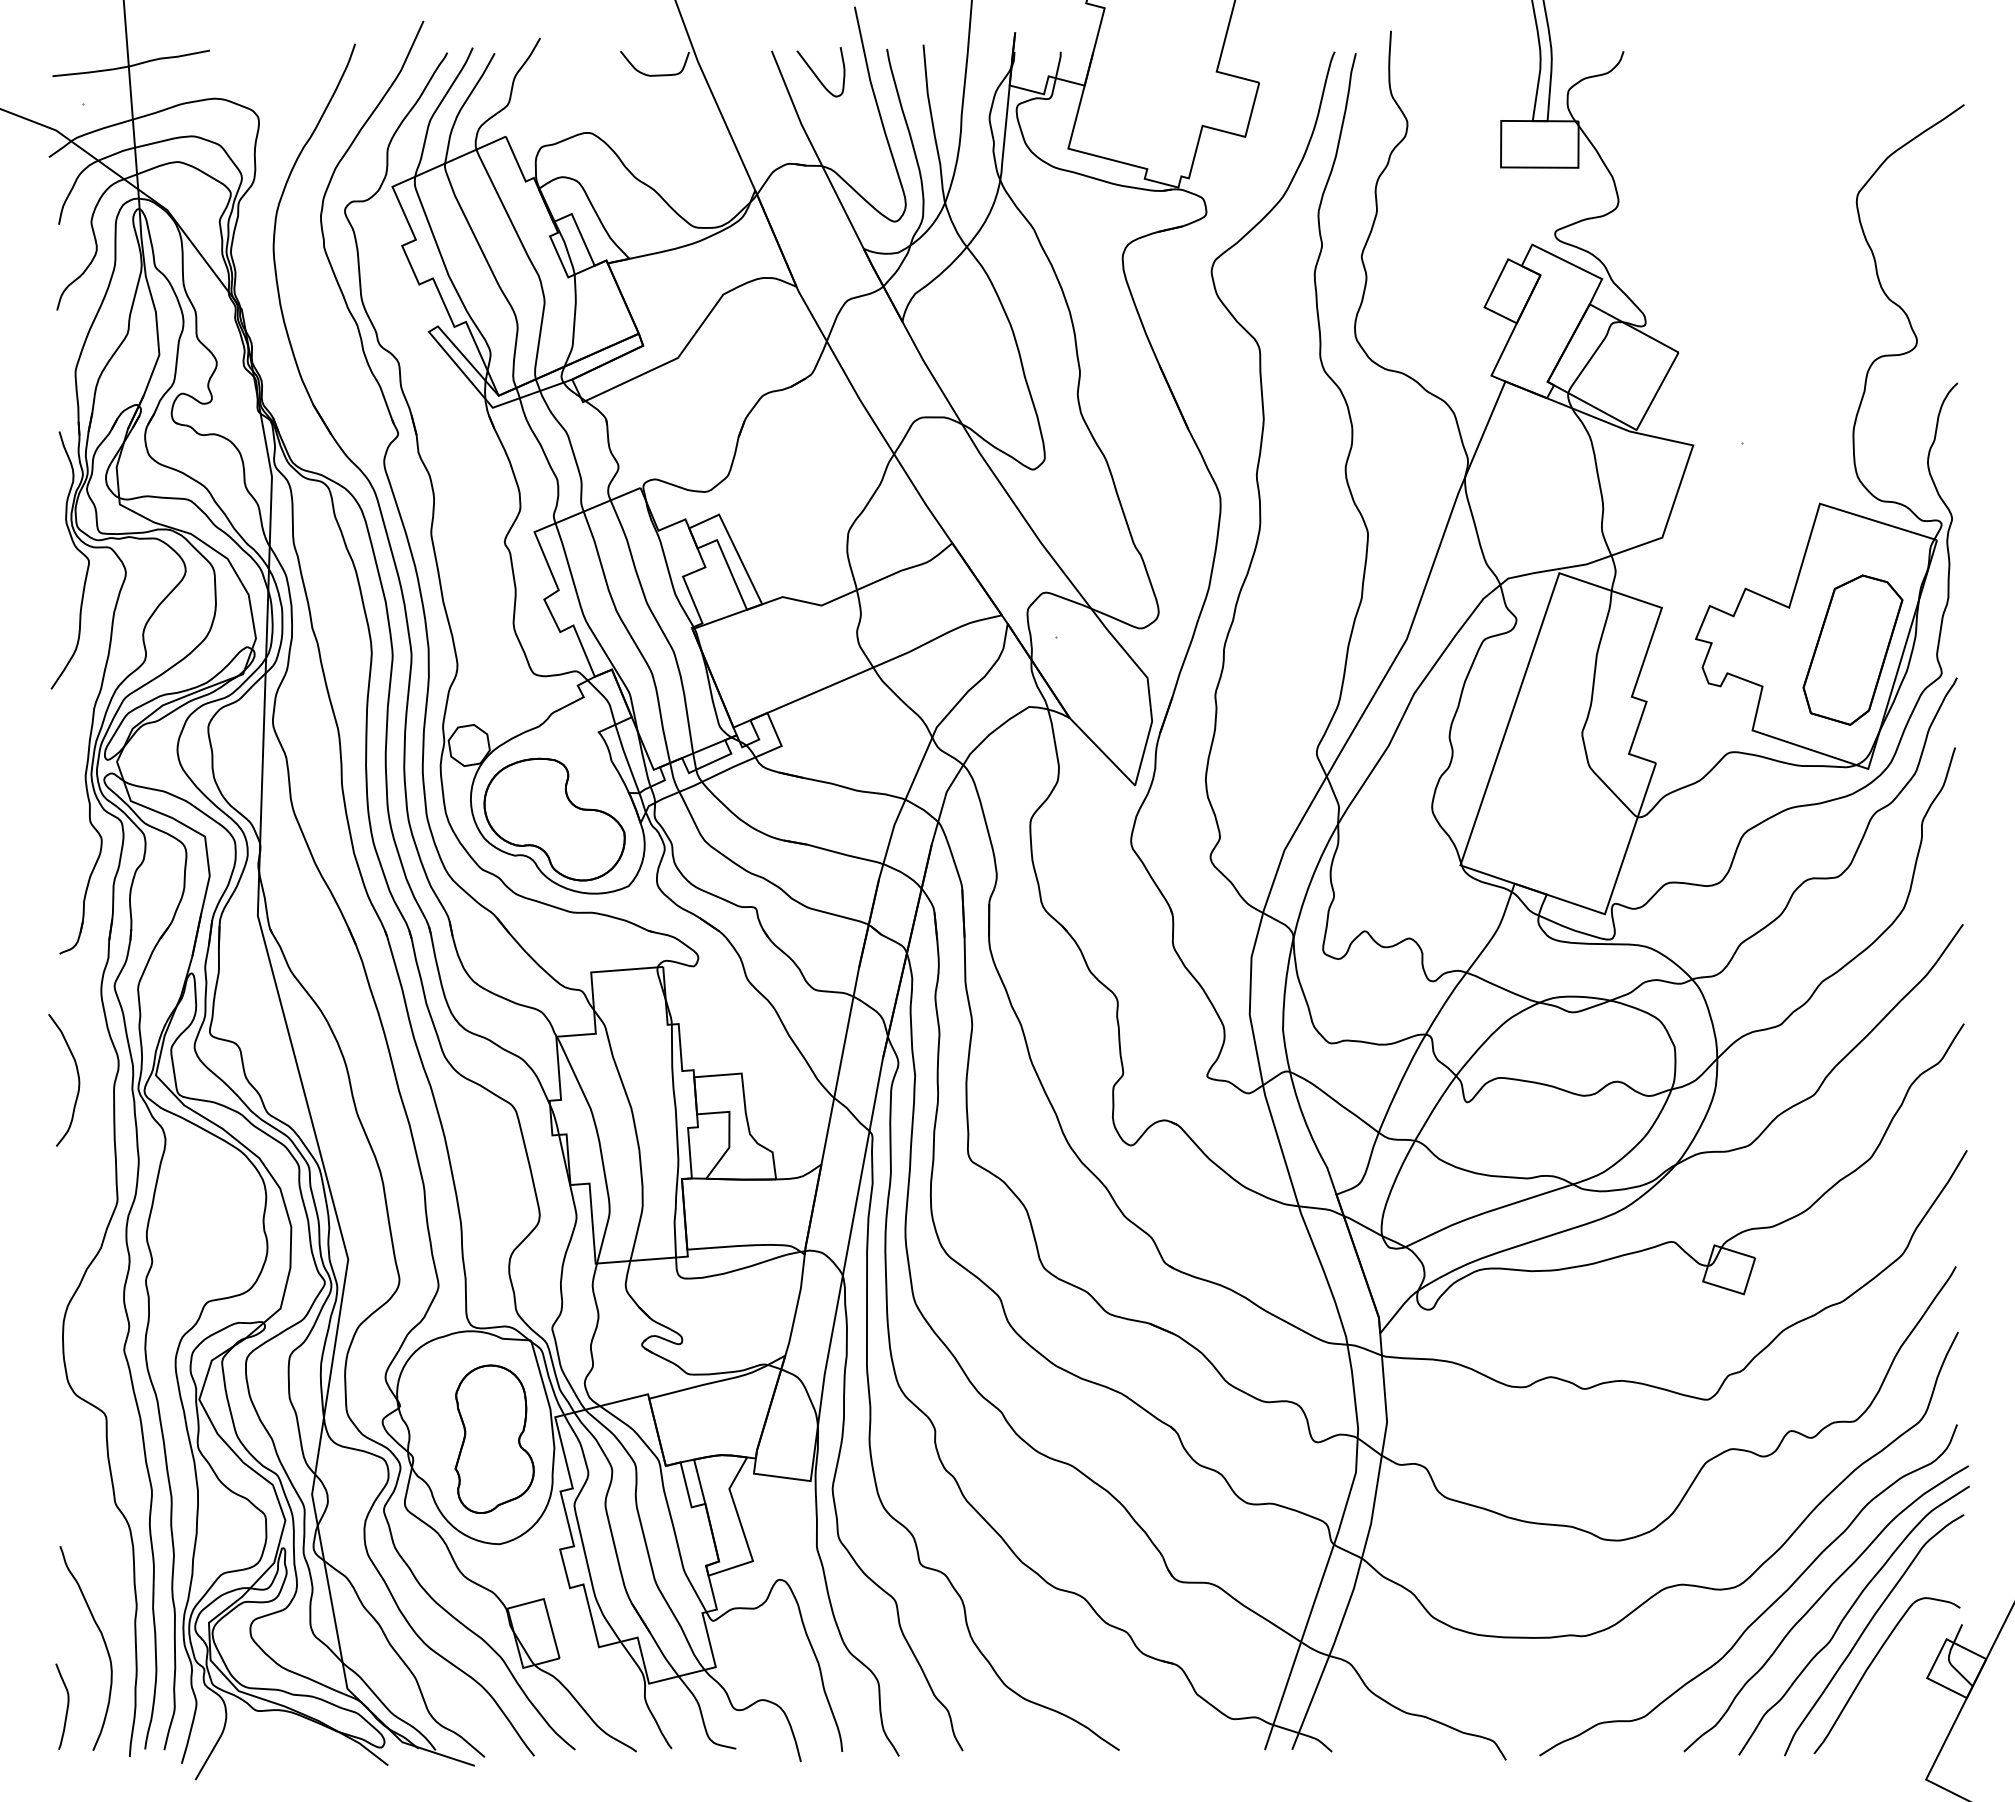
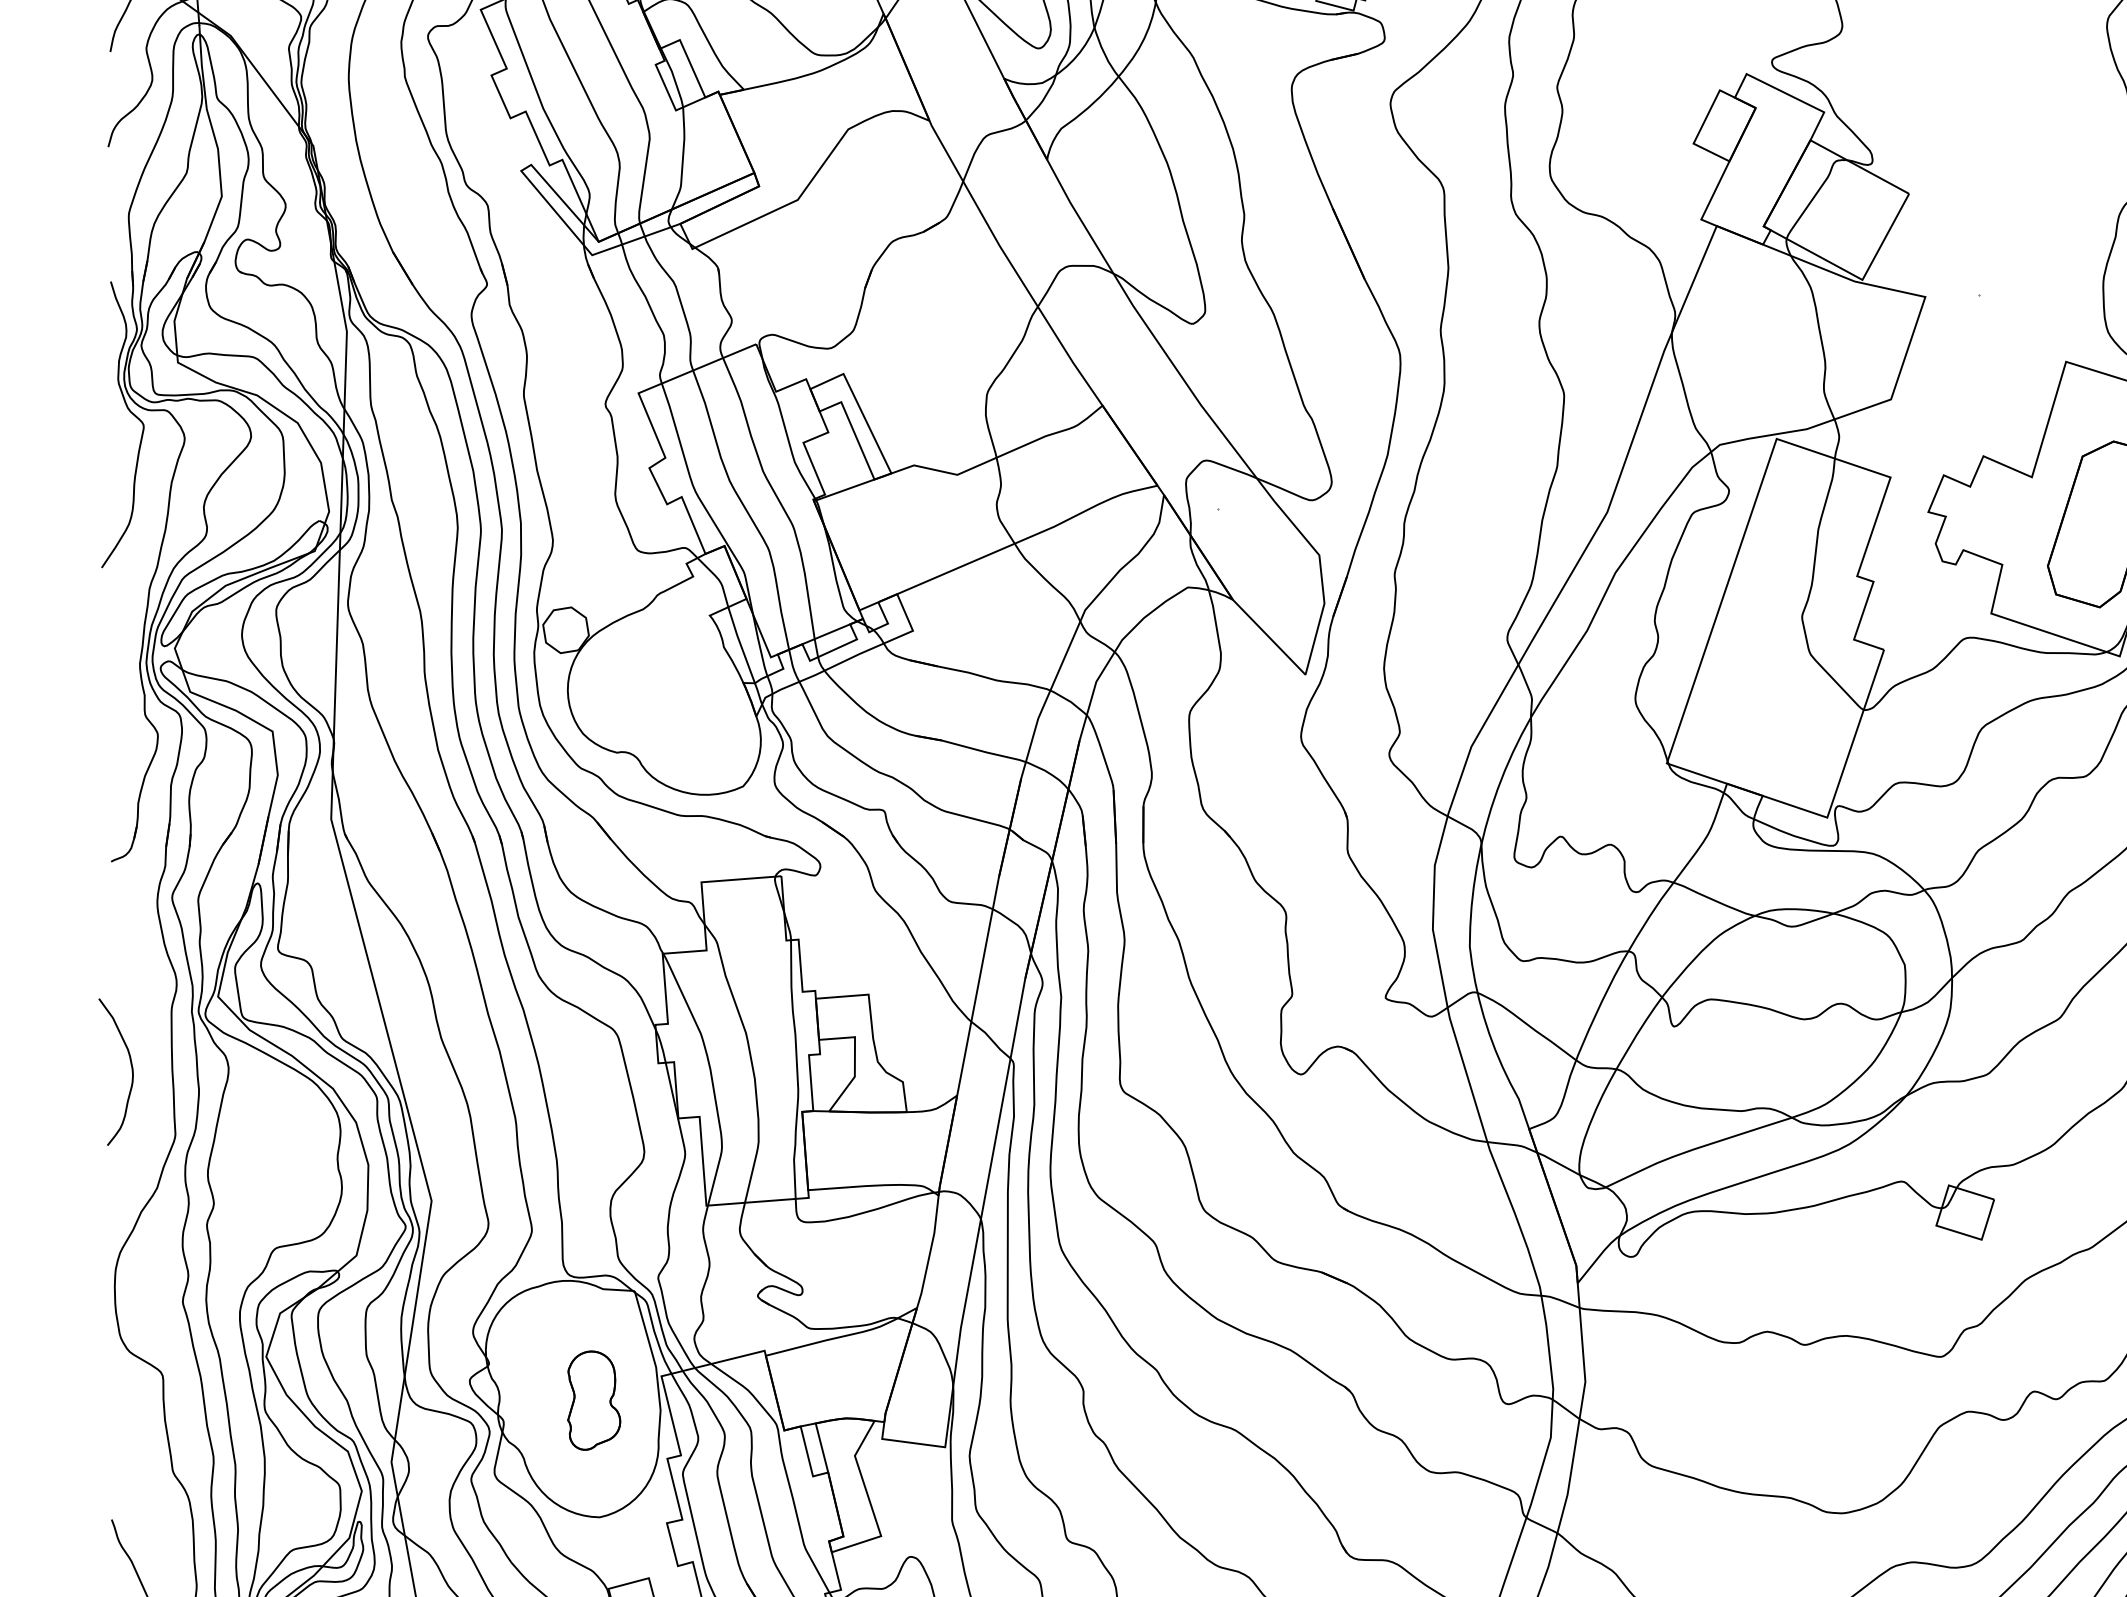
part: (554, 819) -> (660, 712), removed
curve: (77, 1076) -> (130, 1067), moved
part: (494, 1438) -> (594, 1399), size x0.6

